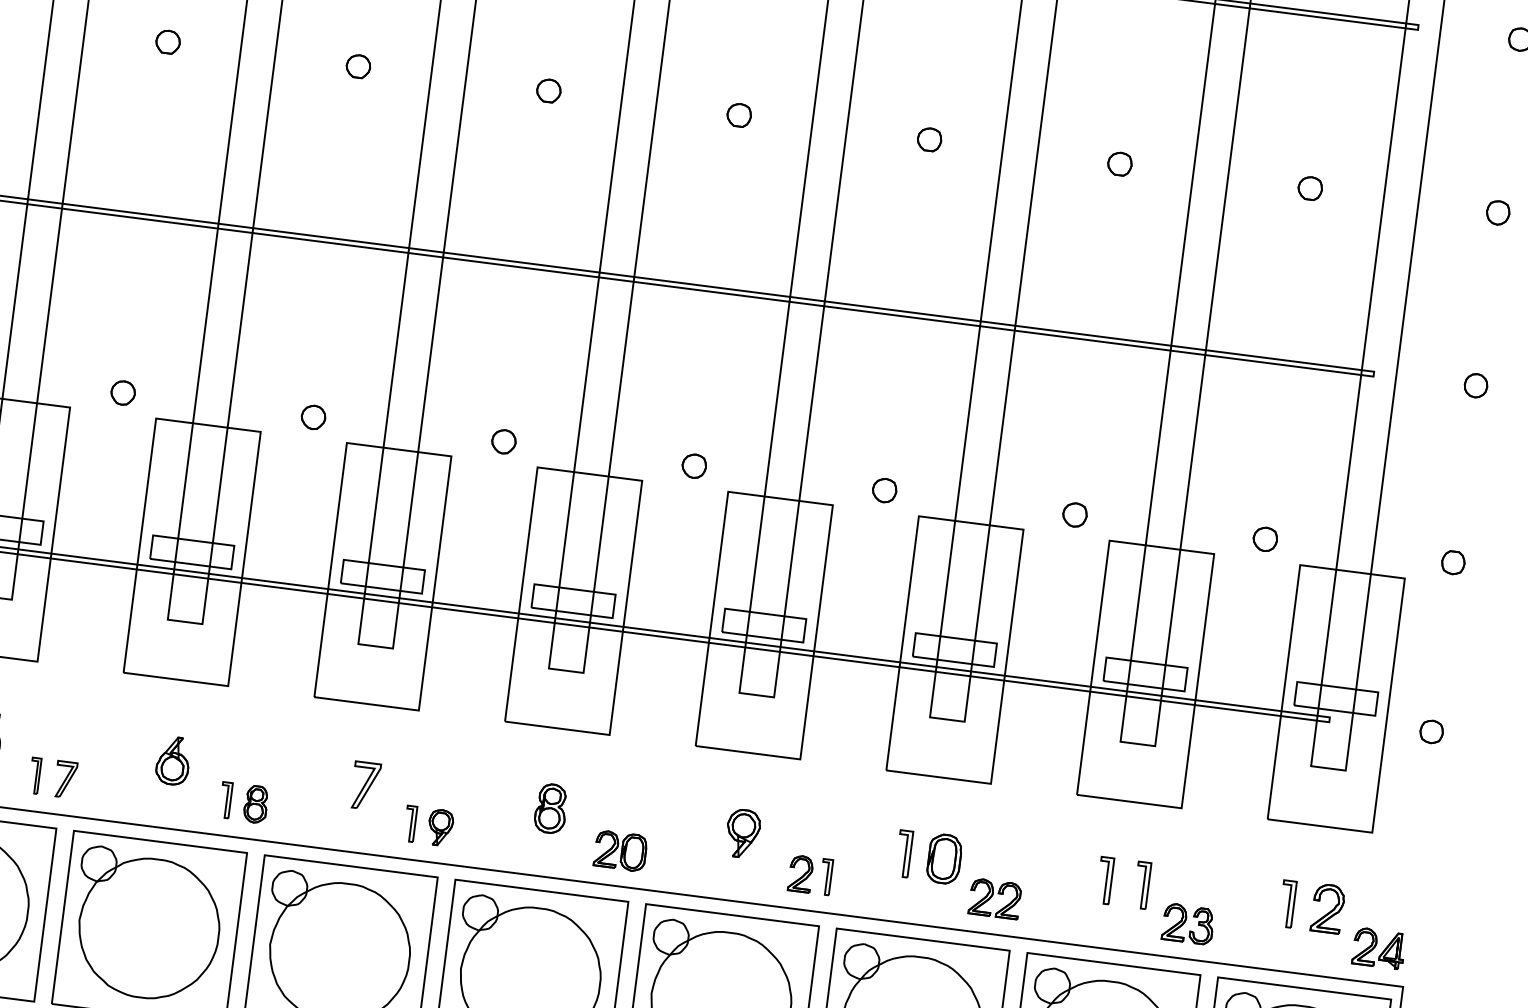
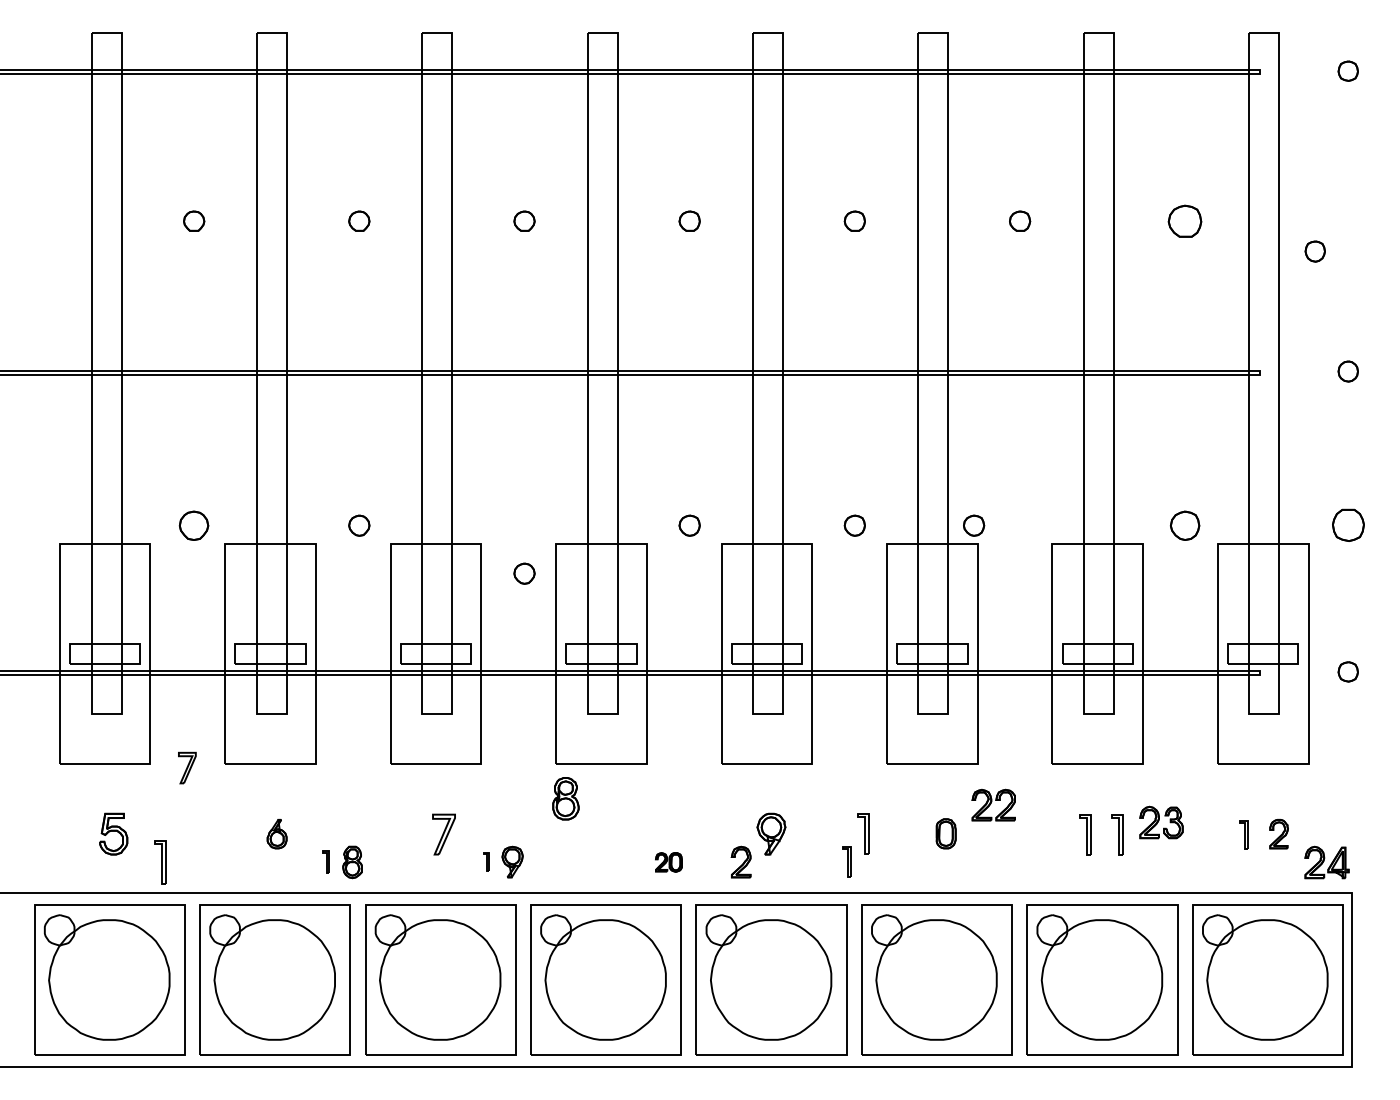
part: (1310, 187) -> (1185, 220), size x1.6
part: (1497, 212) -> (1314, 251), moved
part: (123, 392) -> (194, 525), size x1.4
part: (503, 441) -> (524, 573), moved
part: (1075, 514) -> (974, 525), moved
part: (1265, 539) -> (1185, 525), size x1.4
part: (1452, 561) -> (1347, 524), size x1.6
part: (172, 759) -> (276, 833), size x0.7
part: (34, 775) -> (160, 861), size x1.4
part: (65, 779) -> (187, 767), moved
part: (226, 799) -> (326, 861), size x0.7
part: (550, 808) -> (565, 798), moved
part: (410, 823) -> (486, 861), size x0.6
part: (620, 851) -> (668, 862), size x0.6
part: (904, 853) -> (863, 833), moved
part: (943, 858) -> (945, 833), size x0.7
part: (800, 873) -> (740, 861), moved
part: (994, 898) -> (993, 804), moved
part: (1288, 903) -> (1244, 834), size x0.7
part: (1327, 907) -> (1278, 833), size x0.7
part: (1188, 923) -> (1161, 822), moved

